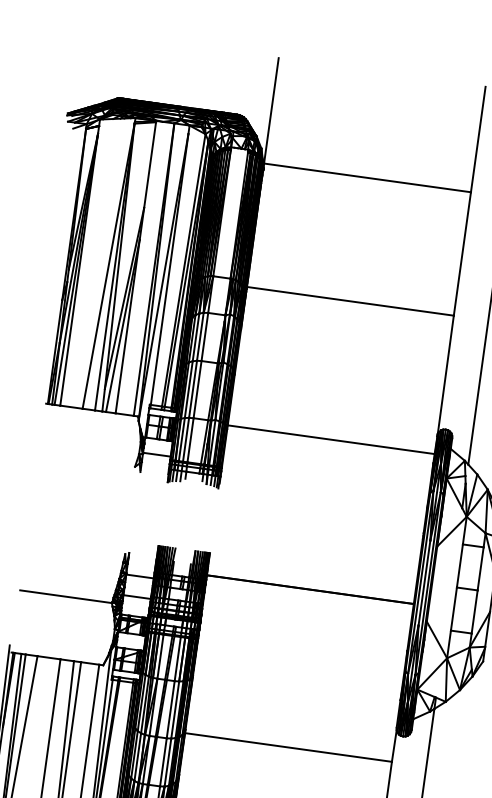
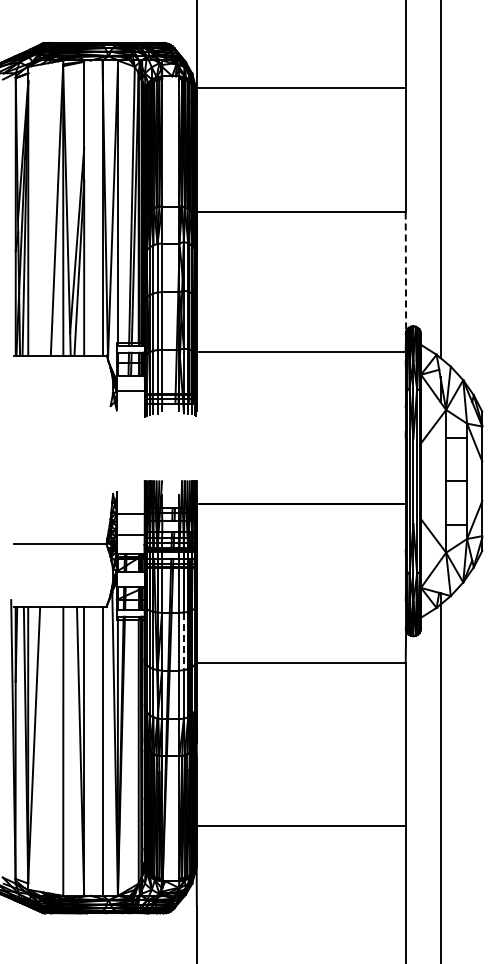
line: (445, 375) -> (405, 272), solid -> dashed
line: (174, 710) -> (183, 641), solid -> dashed

